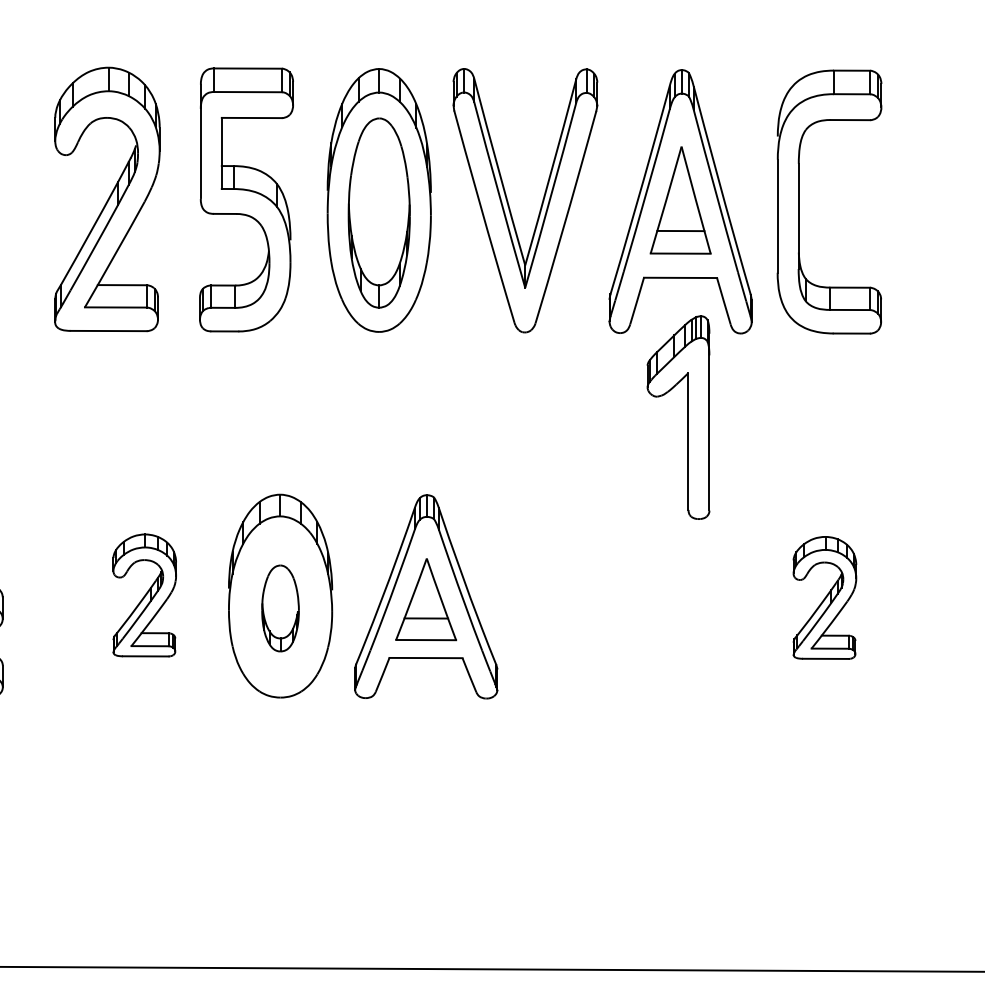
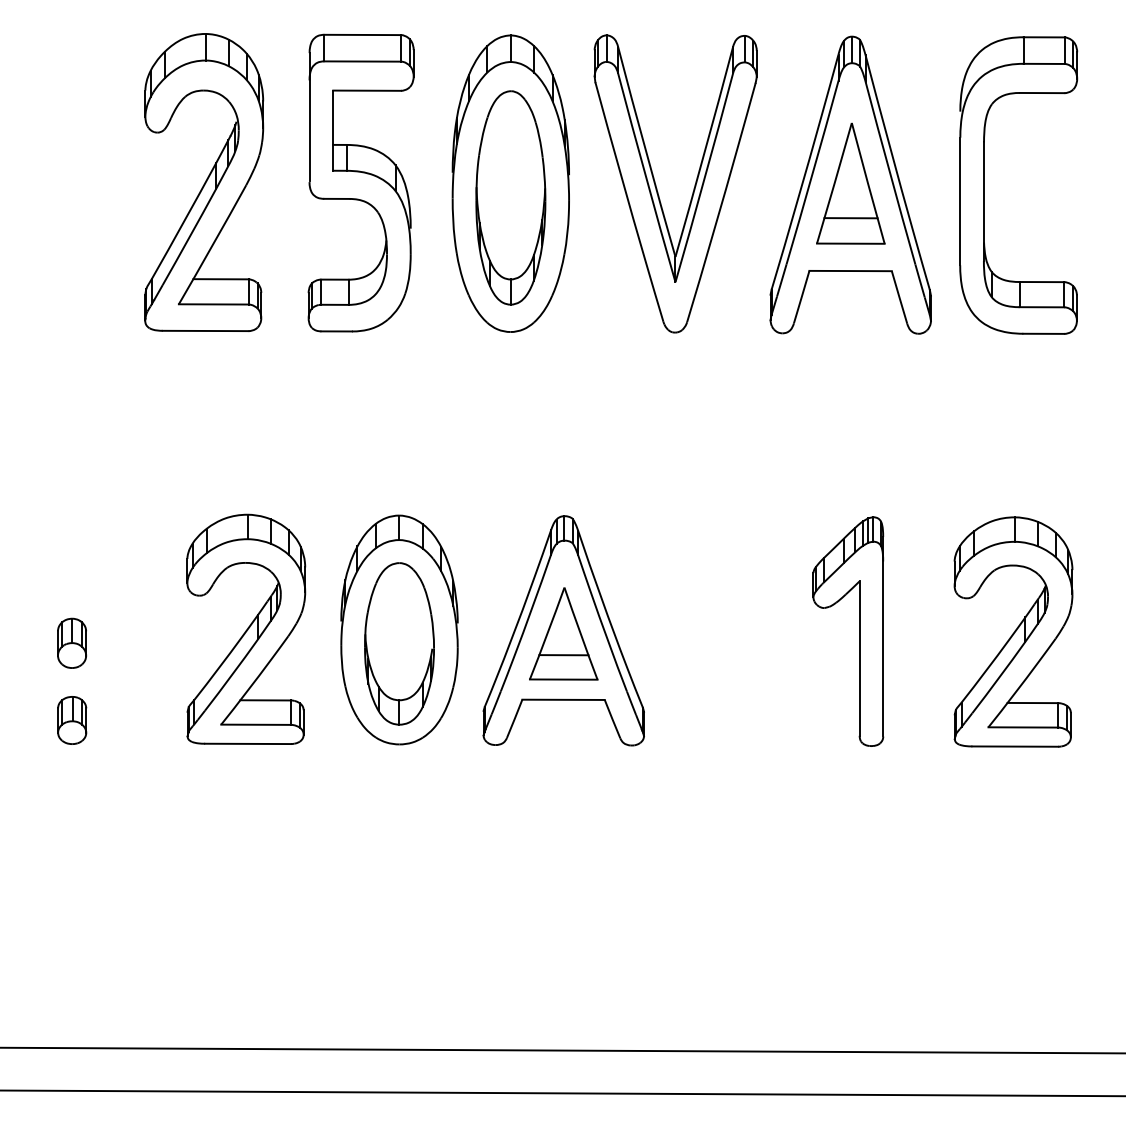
part: (688, 417) -> (859, 631), moved
part: (144, 594) -> (246, 628), size x1.67
part: (824, 597) -> (1013, 631), size x1.67
part: (280, 608) -> (399, 643), size x1.67

